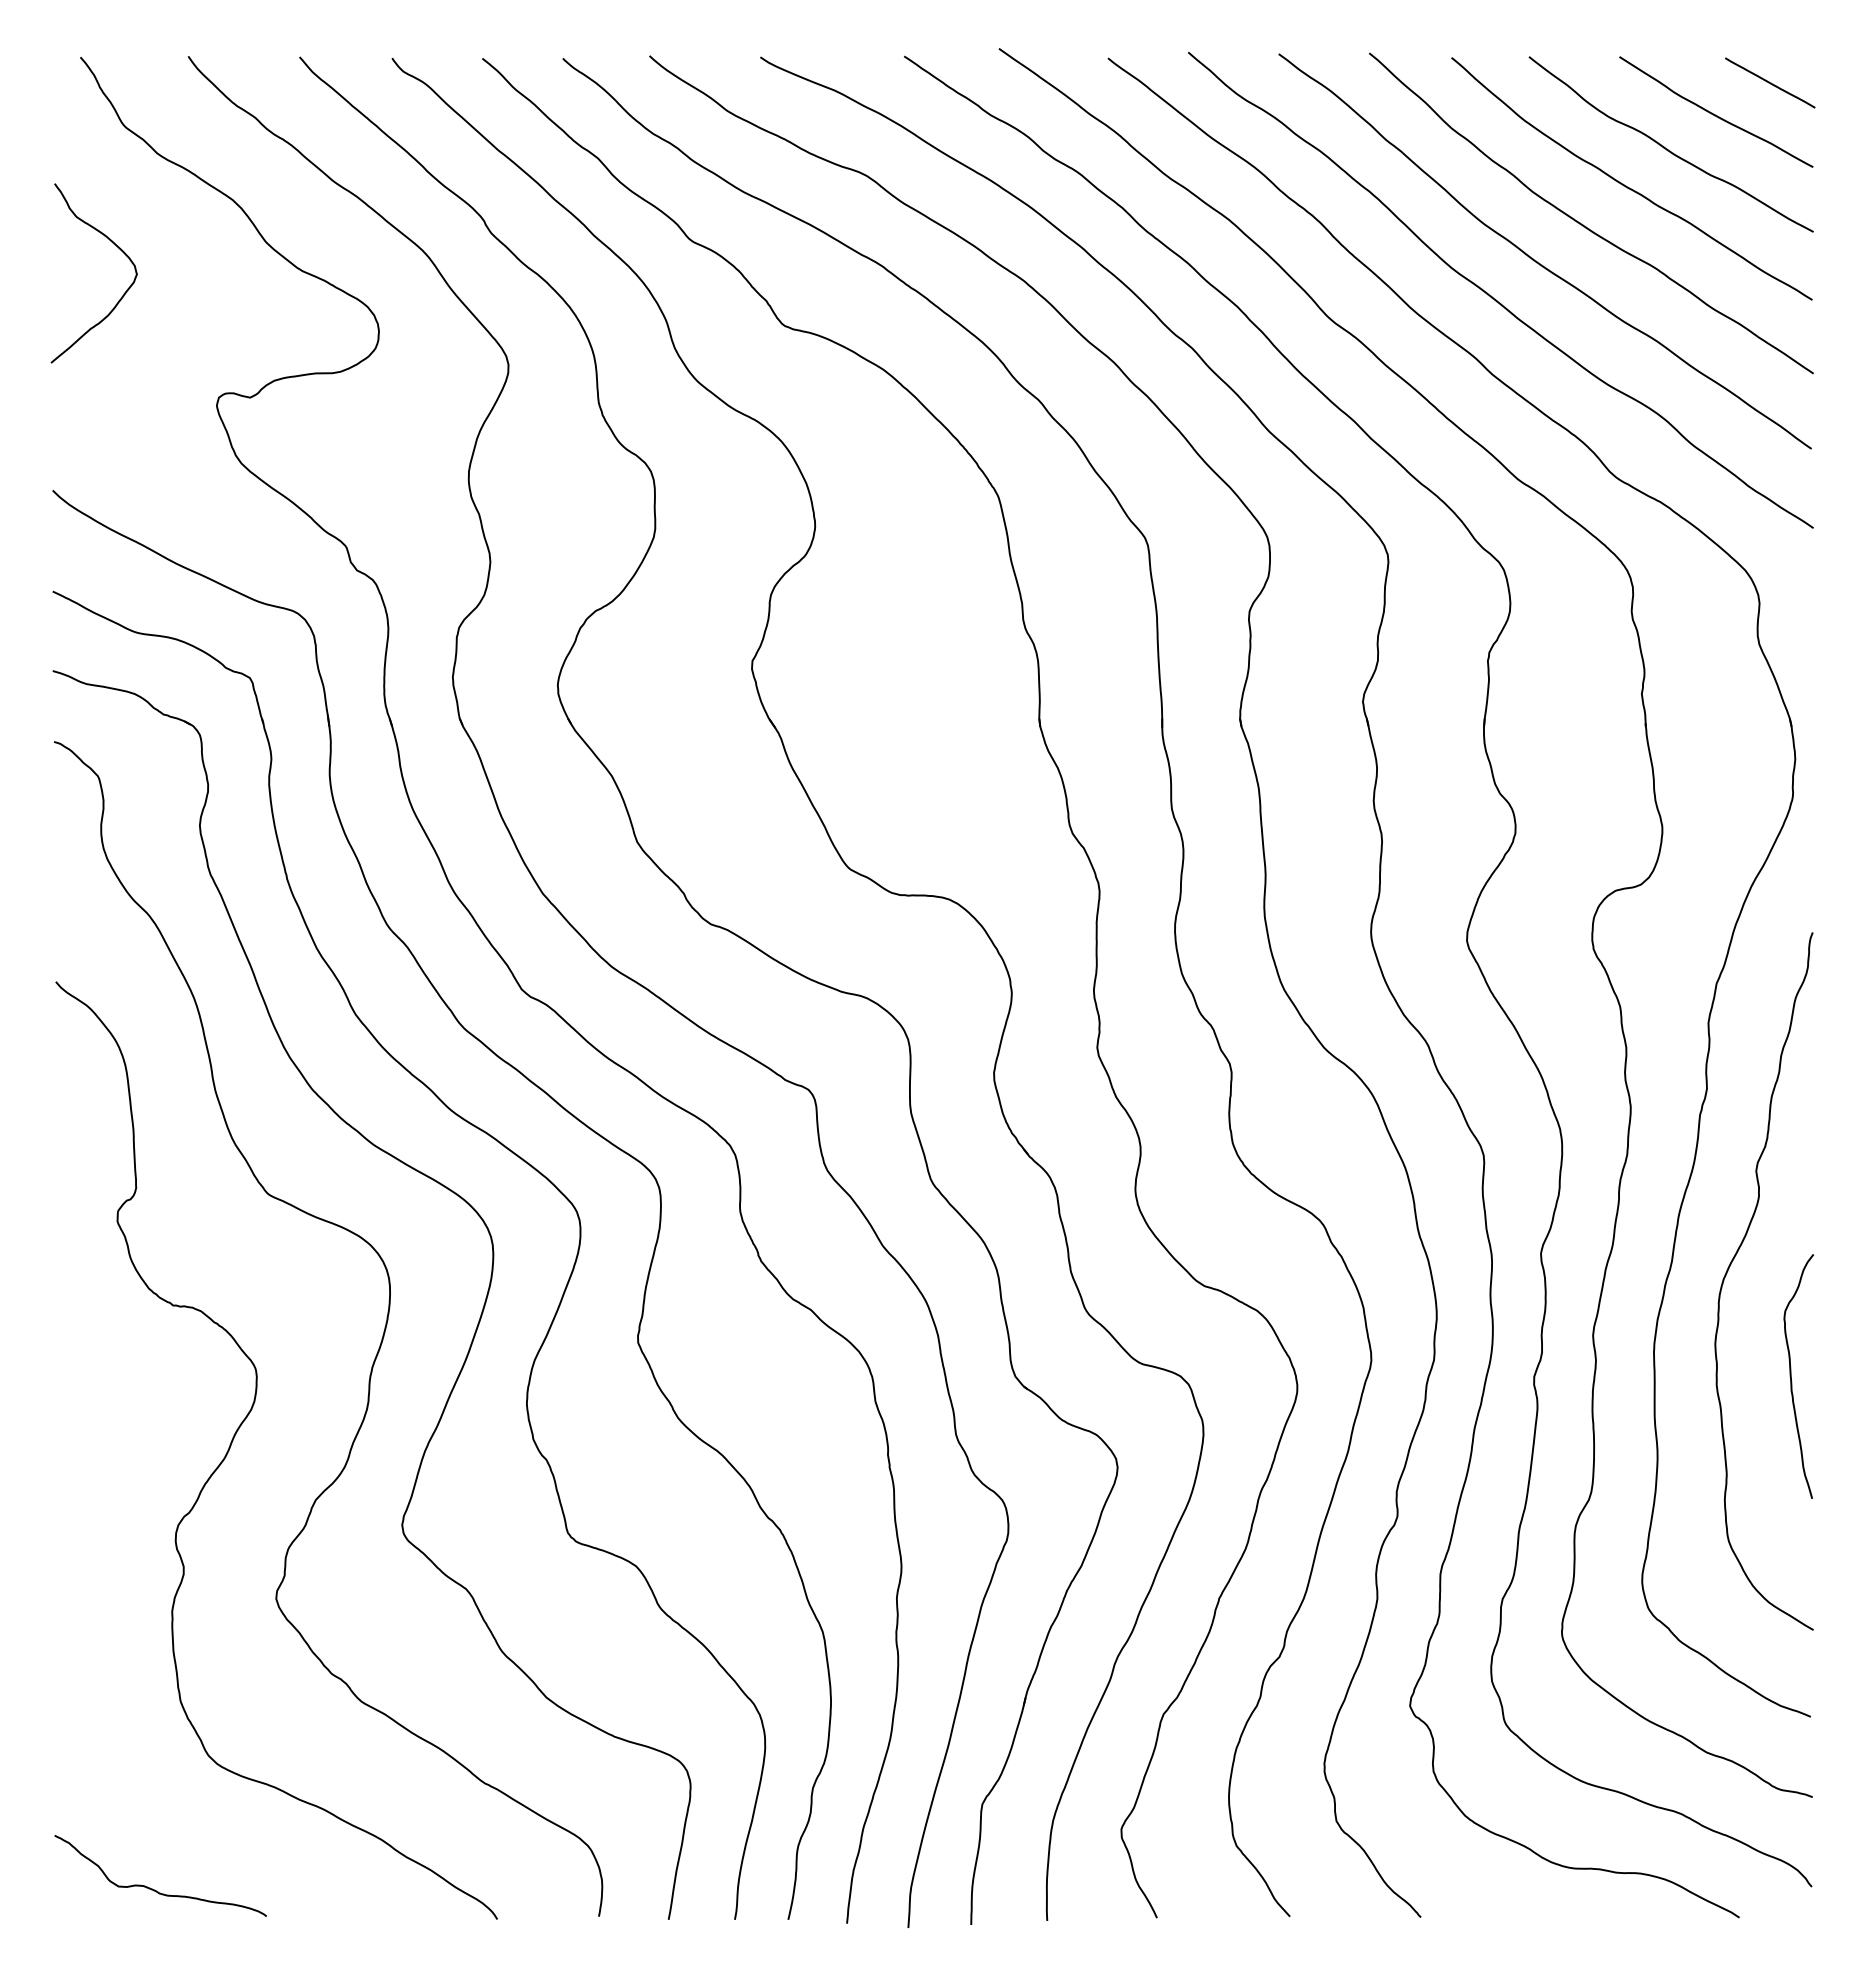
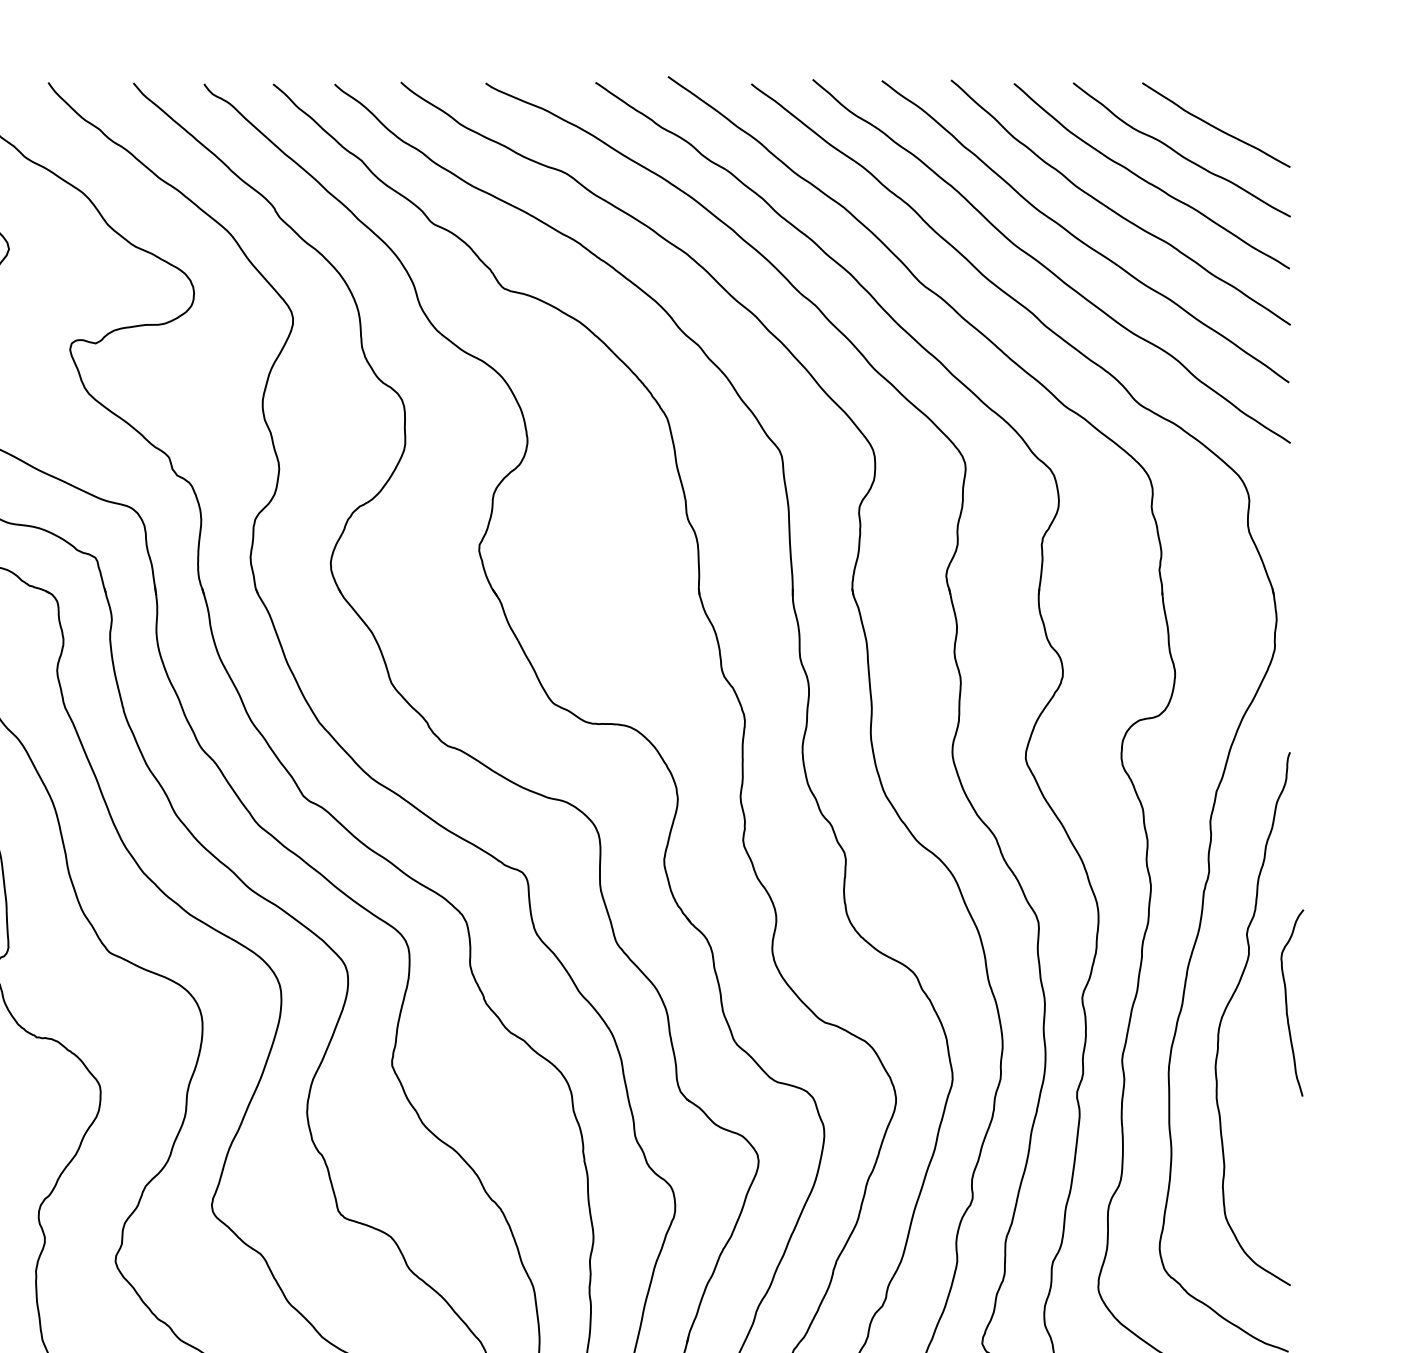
line: (1770, 82) -> (1257, 102), removed
curve: (1791, 1376) -> (1286, 1003), moved

